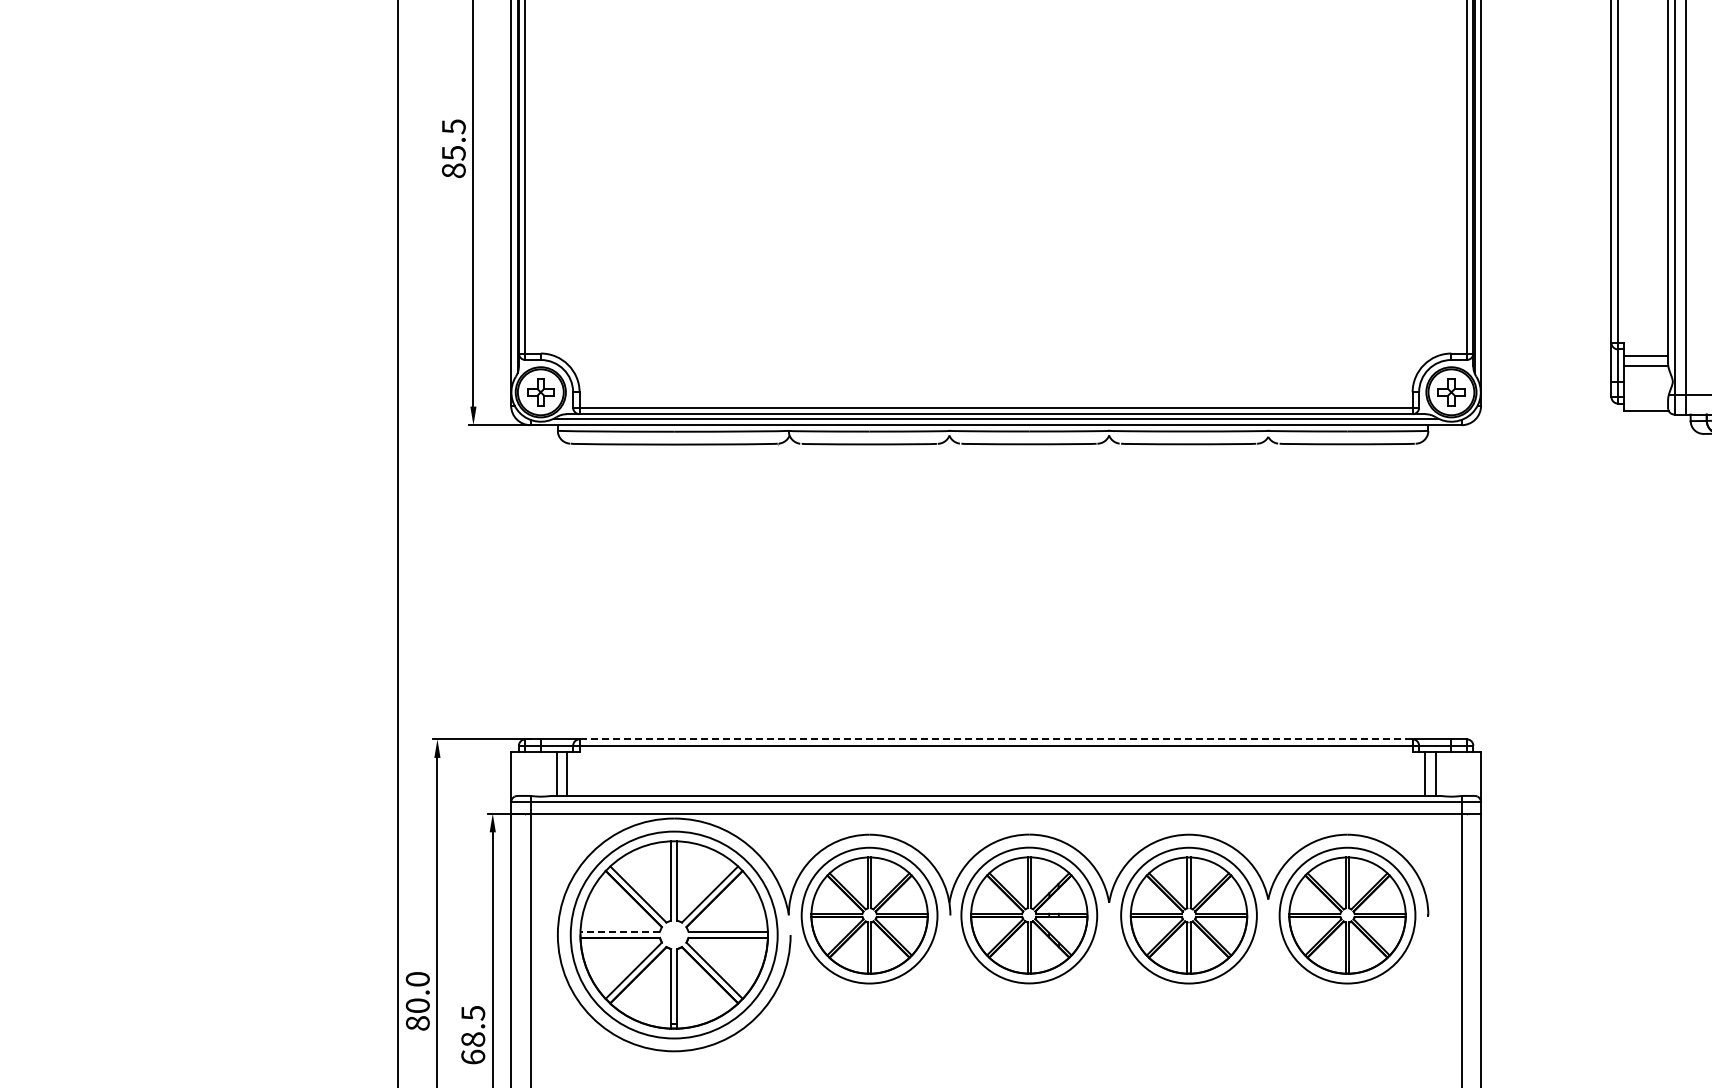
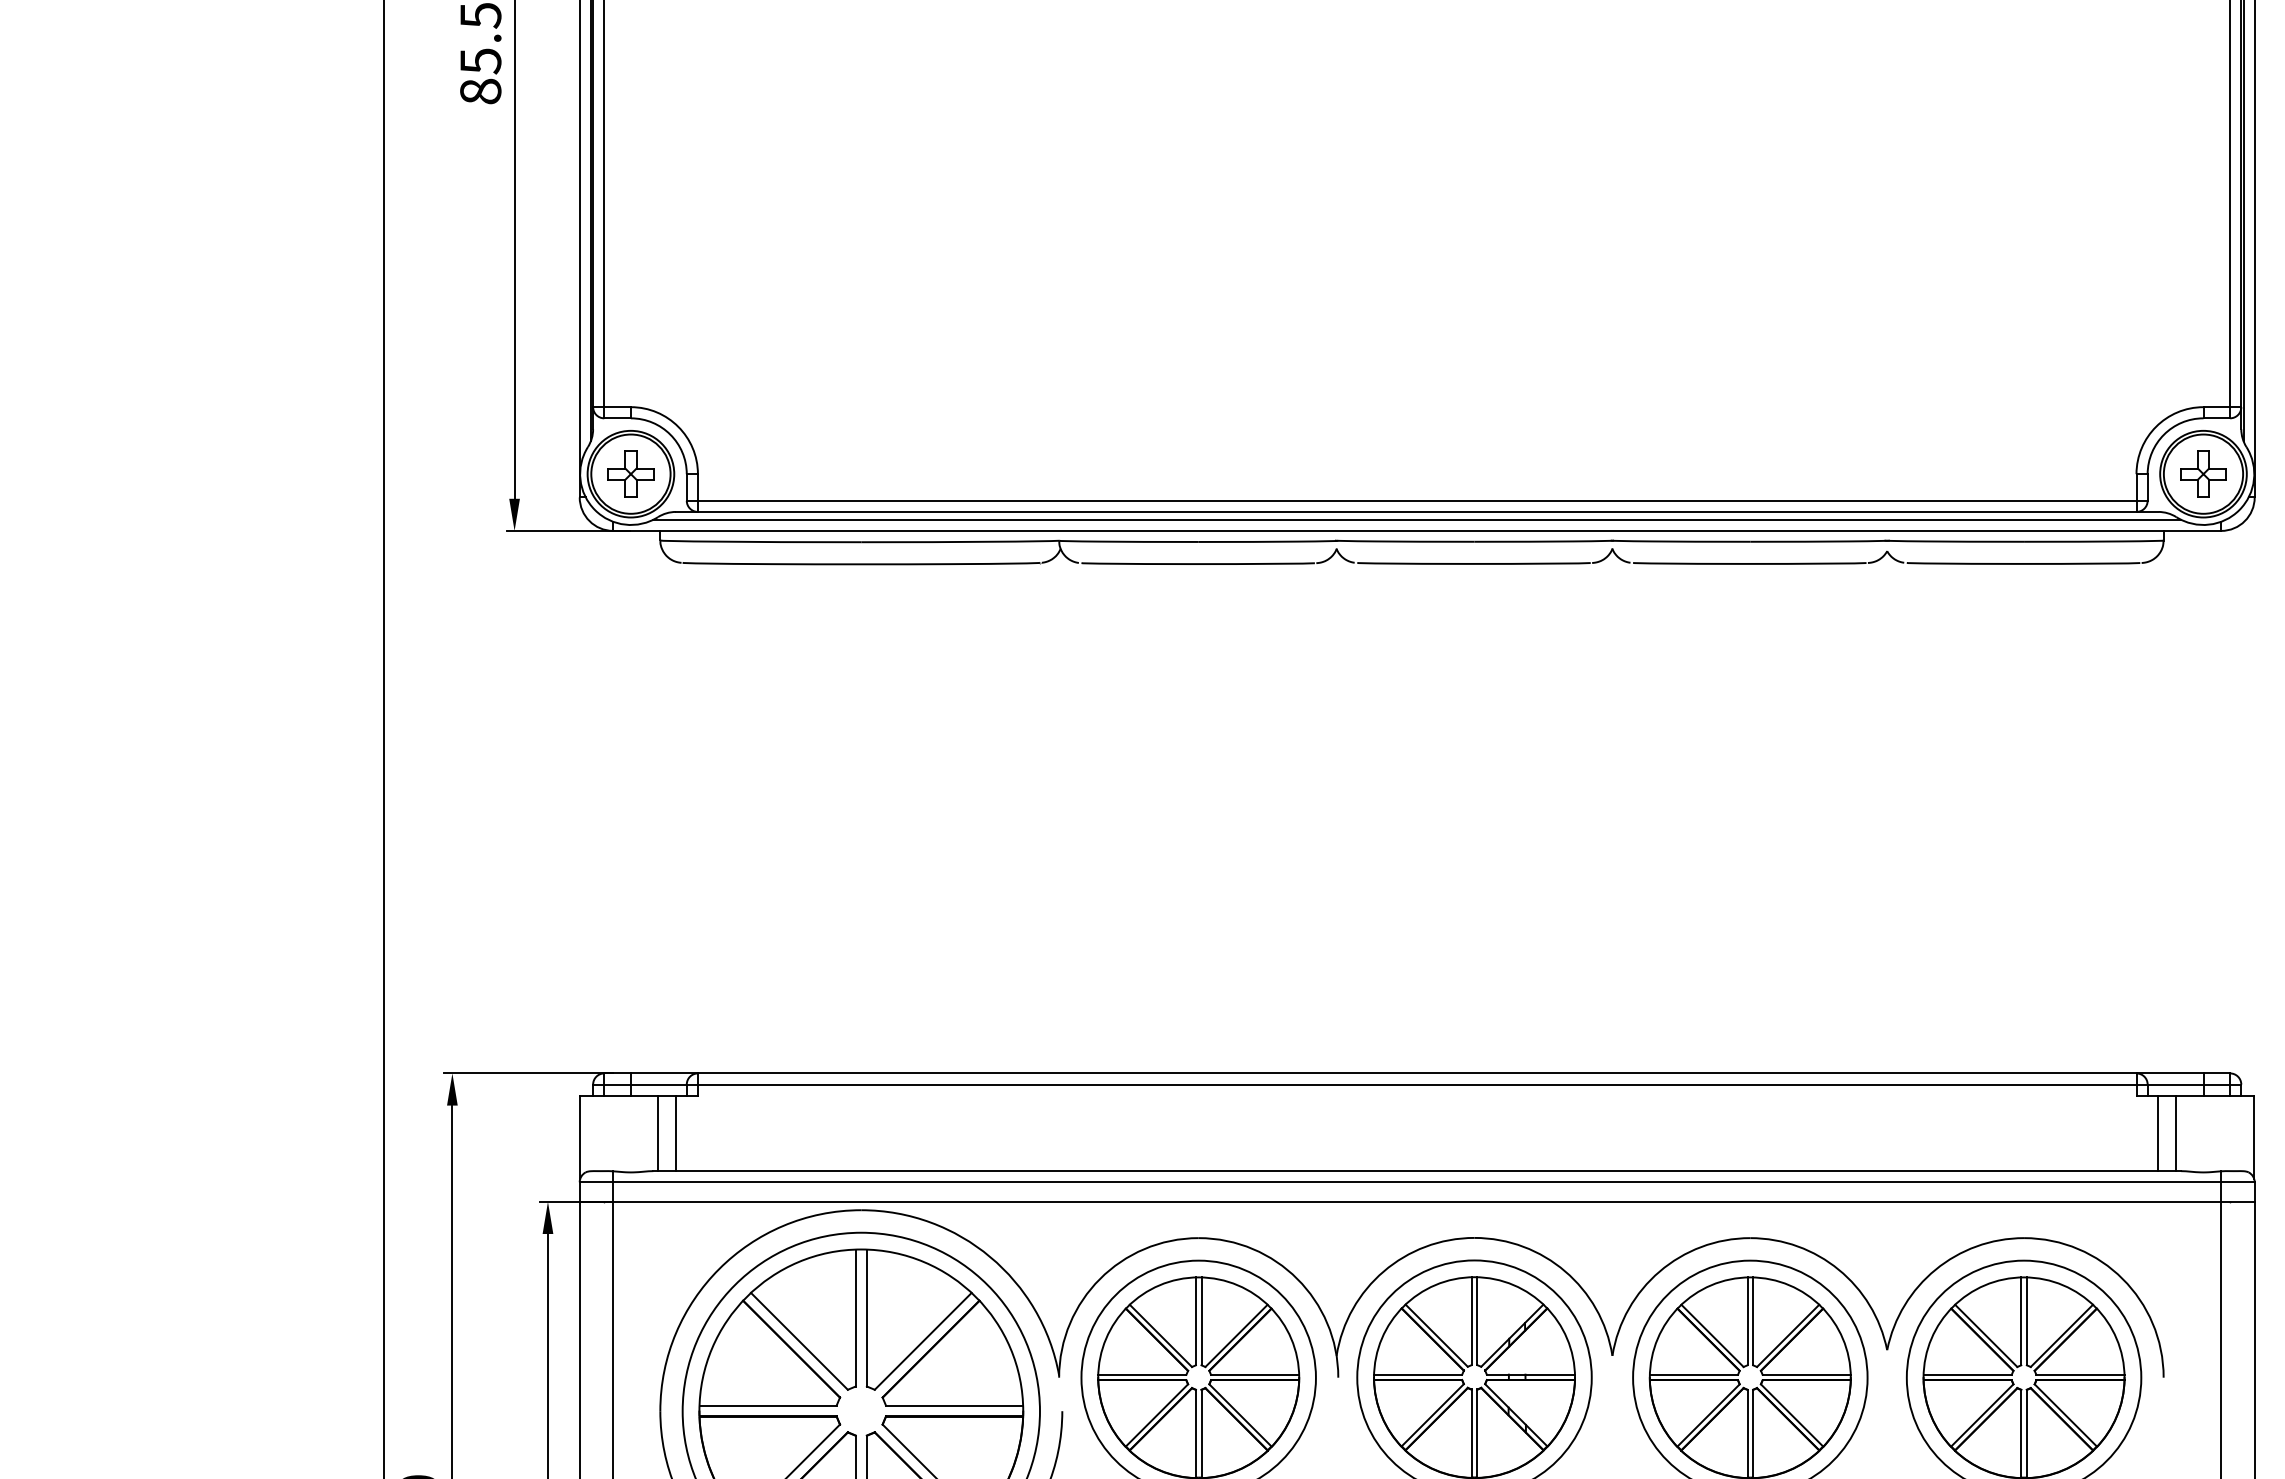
line: (996, 739) -> (1417, 1073), dashed -> solid
line: (620, 931) -> (768, 1405), dashed -> solid

